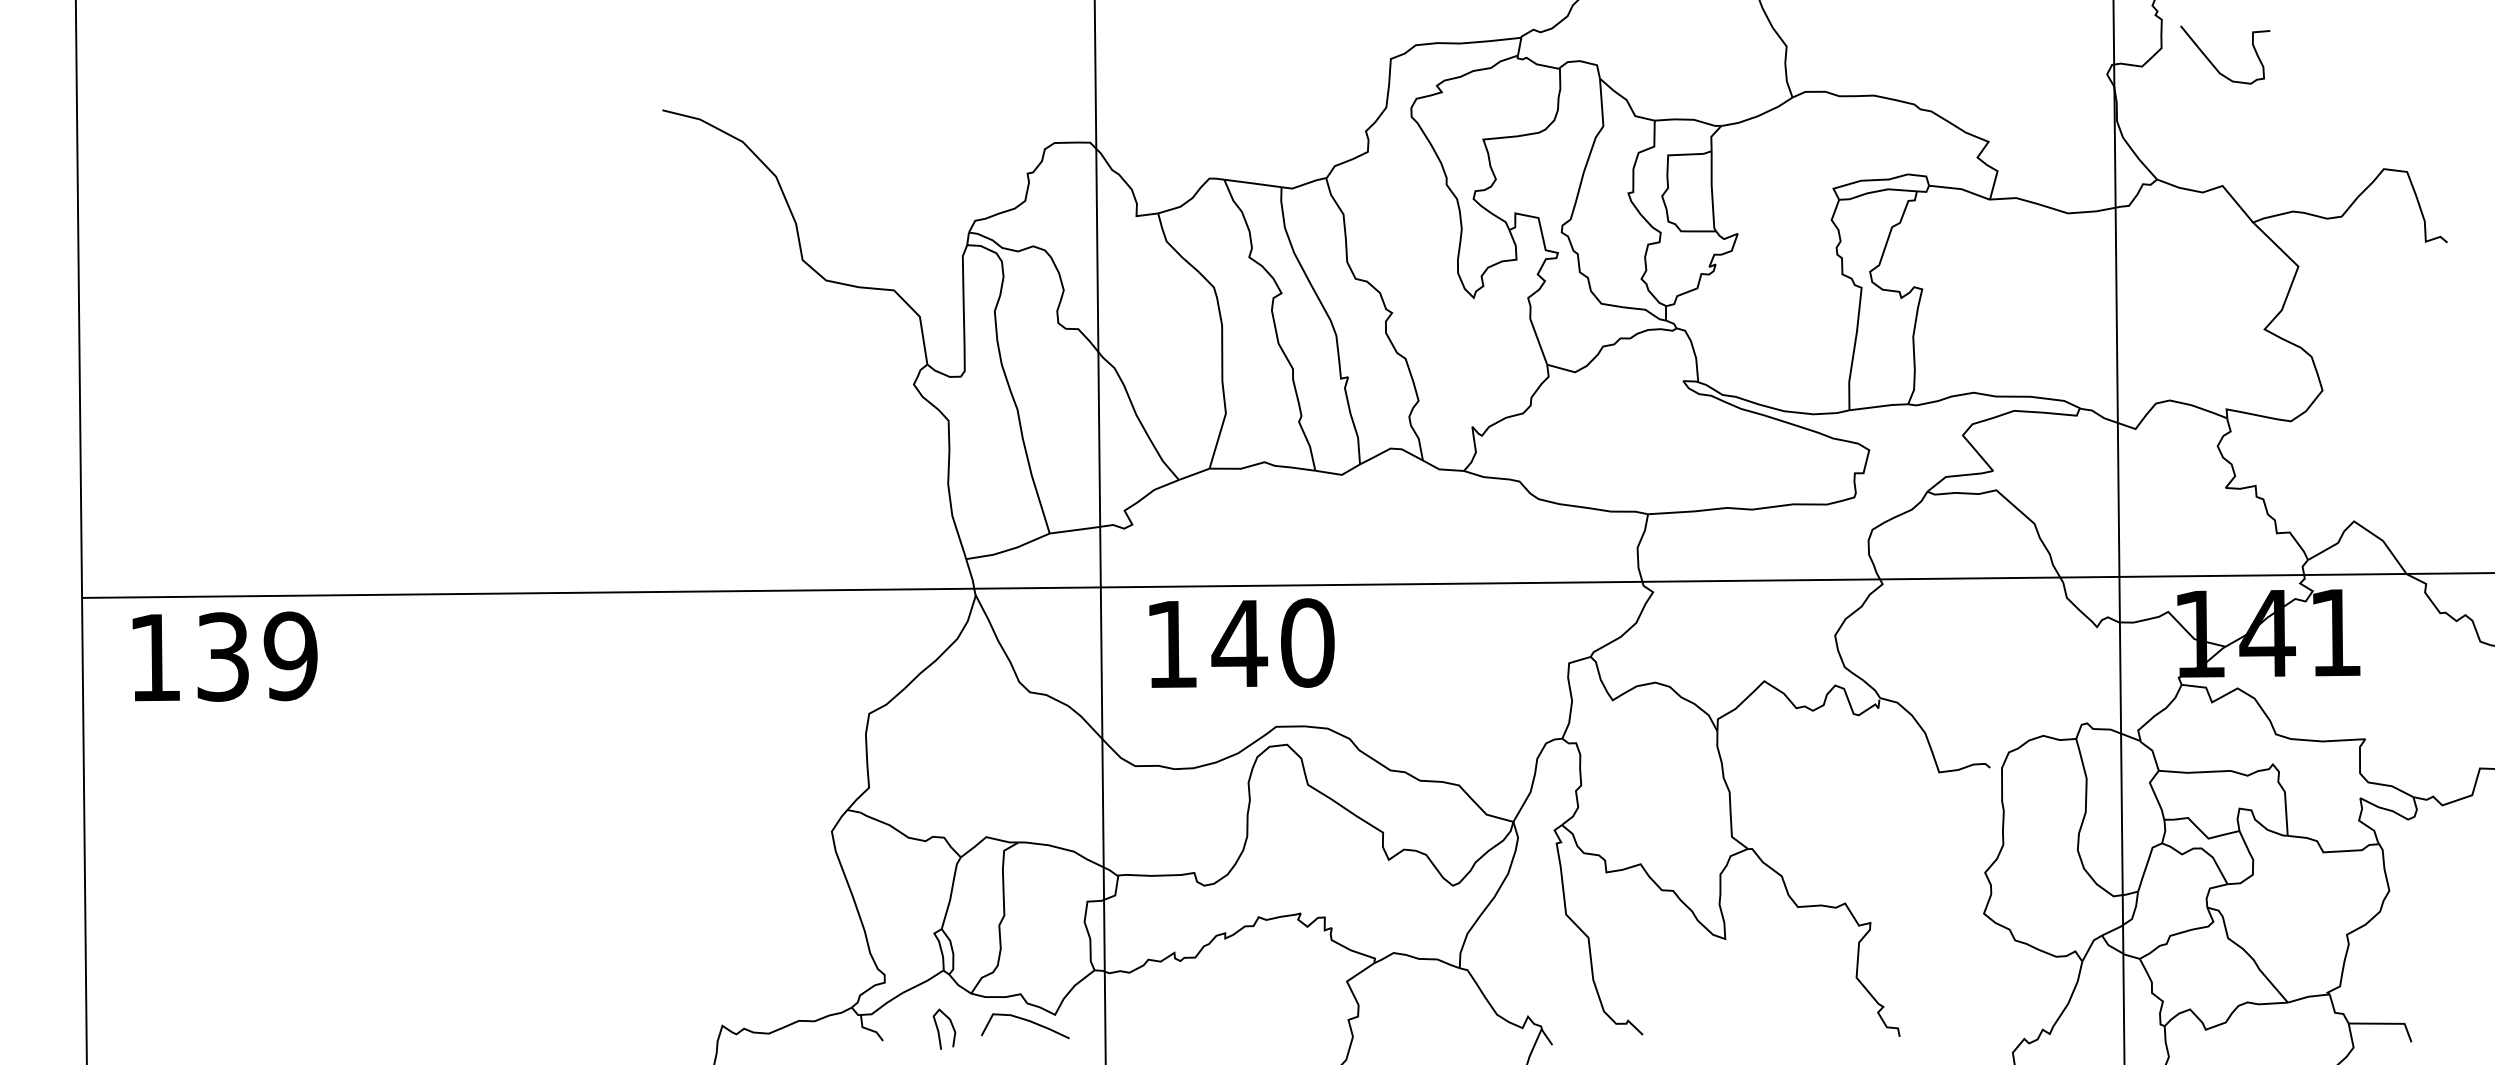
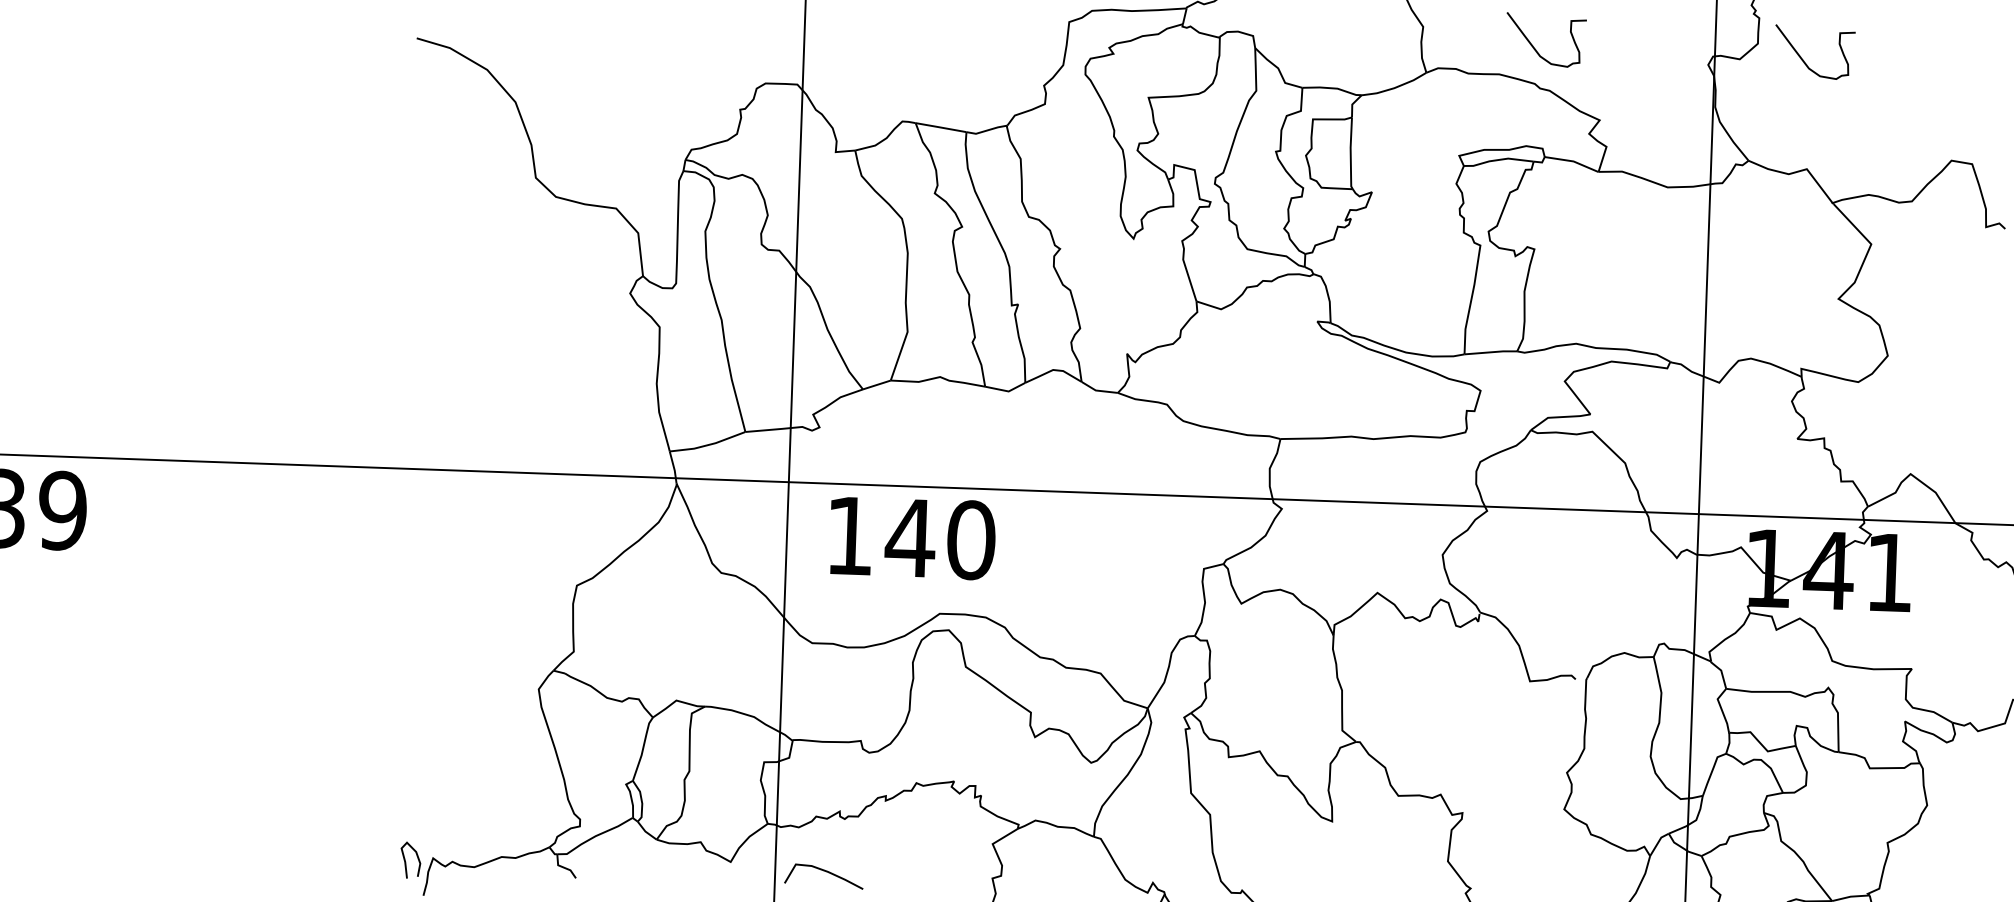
curve: (1911, 62) -> (1534, 46), added
curve: (1027, 1021) -> (826, 872), moved
curve: (939, 1031) -> (406, 862), moved

